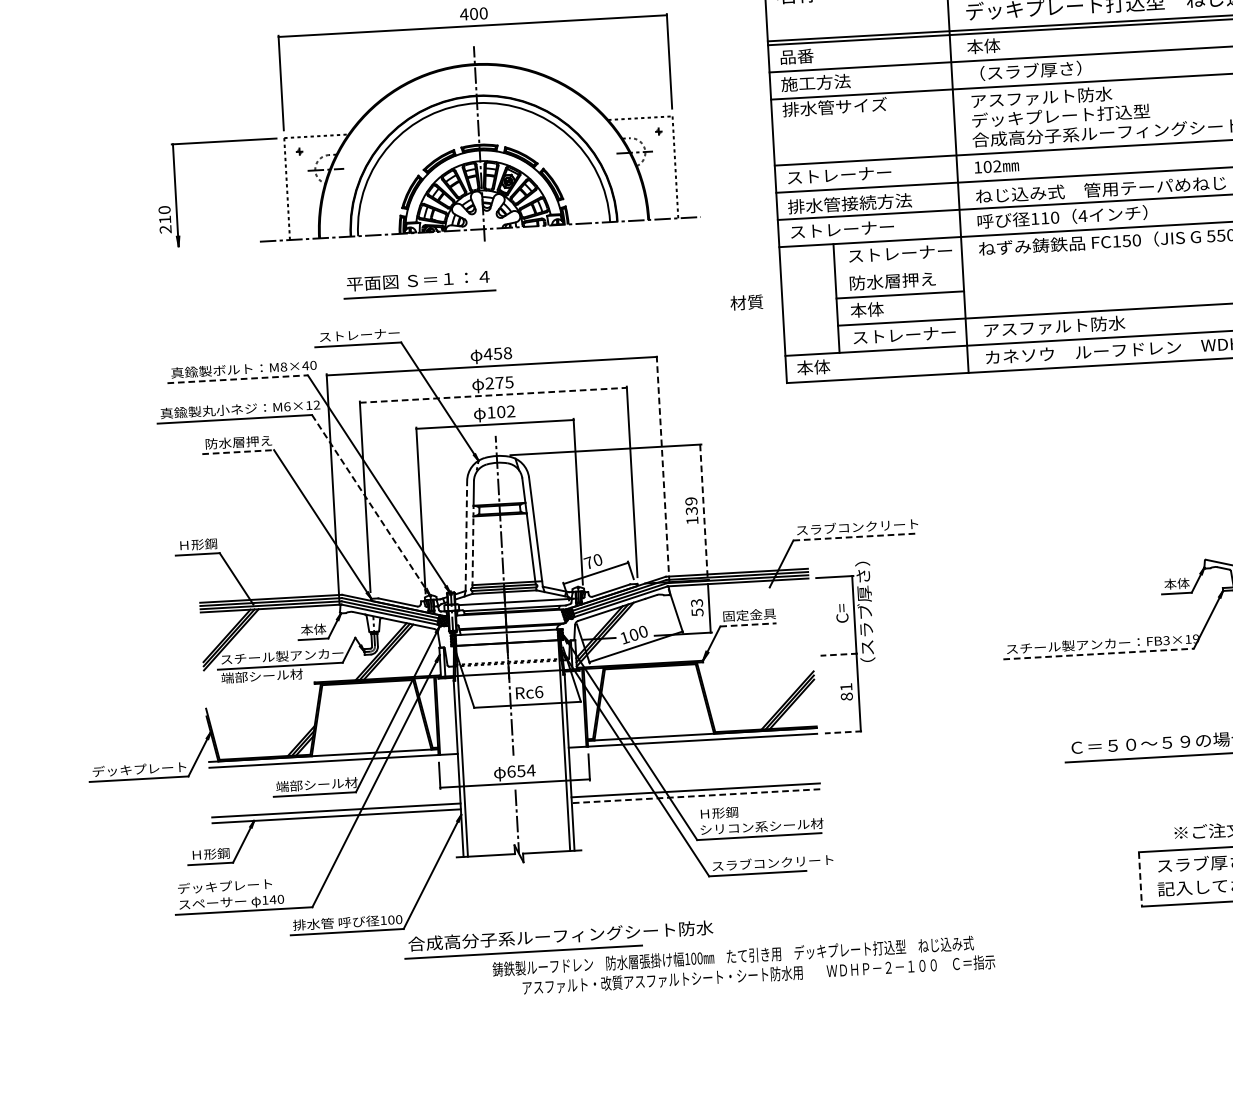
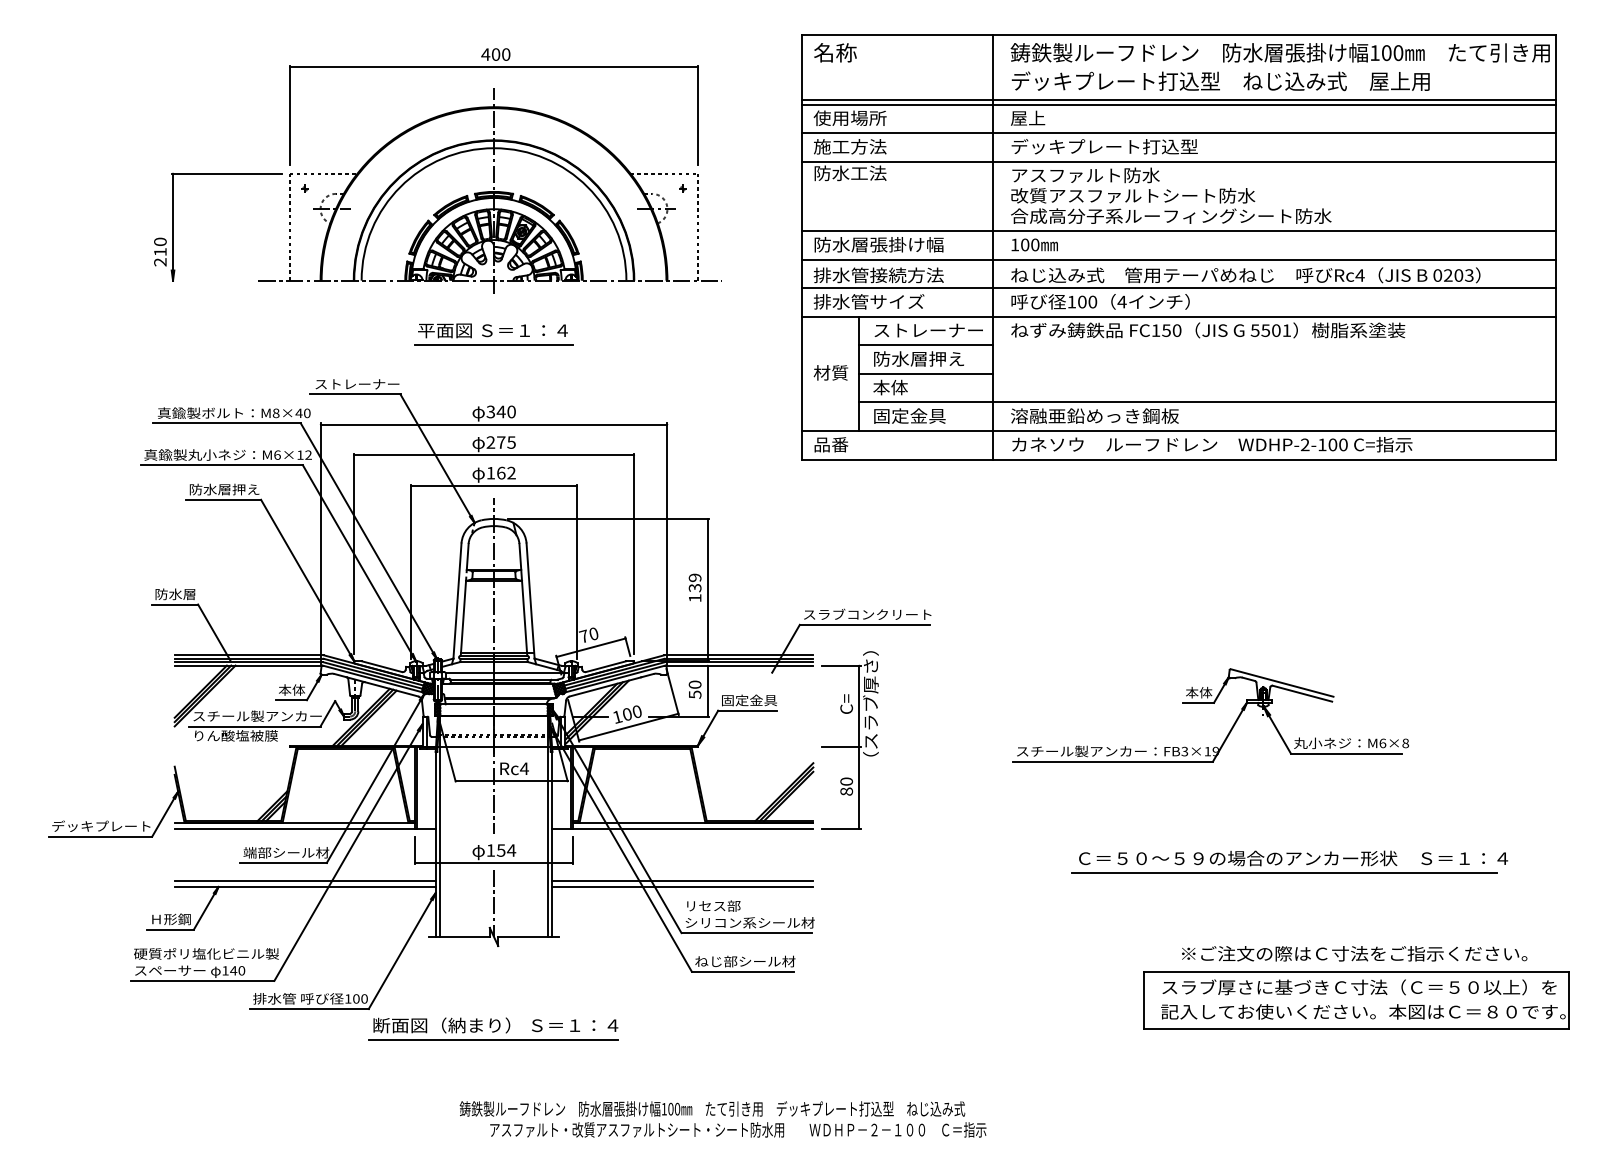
text: (983, 45) -> (1027, 117), 本体 -> 屋上
text: (813, 55) -> (849, 117), 品番 -> 使用場所
text: (1057, 69) -> (1104, 146), （スラブ厚さ） -> デッキプレート打込型
text: (834, 107) -> (868, 173), 排水管サイズ -> 防水工法
text: (1088, 114) -> (1133, 195), デッキプレート打込型 -> 改質アスファルトシート防水
text: (997, 165) -> (1035, 244), 102 -> 100
text: (848, 174) -> (878, 244), ストレーナー -> 防水層張掛け幅
text: (1045, 217) -> (1082, 301), 110 -> 100
text: (841, 229) -> (868, 301), ストレーナー -> 排水管サイズ
line: (899, 267) -> (926, 345), added
part: (418, 284) -> (493, 334), moved
text: (746, 302) -> (830, 372), moved
text: (1062, 325) -> (1094, 415), アスファルト防水 -> 溶融亜鉛めっき鋼板
text: (903, 334) -> (927, 415), ストレーナー -> 固定金具
text: (497, 353) -> (500, 411), 458 -> 340
text: (813, 367) -> (831, 444), 本体 -> 品番
line: (238, 379) -> (227, 423), dashed -> solid
line: (493, 395) -> (494, 455), dashed -> solid
text: (501, 411) -> (501, 472), 102 -> 162
line: (238, 451) -> (223, 499), dashed -> solid
line: (663, 471) -> (667, 544), dashed -> solid
line: (371, 505) -> (359, 563), dashed -> solid
line: (703, 512) -> (707, 590), dashed -> solid
line: (466, 536) -> (457, 601), dashed -> solid
line: (854, 536) -> (864, 624), dashed -> solid
text: (197, 544) -> (175, 594), Ｈ形鋼 -> 防水層
line: (473, 552) -> (463, 618), dashed -> solid
text: (697, 602) -> (695, 684), 53 -> 50
line: (748, 624) -> (747, 710), dashed -> solid
line: (1099, 653) -> (1113, 761), dashed -> solid
line: (839, 654) -> (841, 747), dashed -> solid
text: (262, 675) -> (235, 735), 端部シール材 -> りん酸塩被膜
text: (846, 687) -> (846, 781), 81 -> 80
text: (539, 691) -> (524, 768), Rc6 -> Rc4
line: (843, 732) -> (841, 828), dashed -> solid
text: (511, 771) -> (490, 850), 654 -> 154
line: (695, 796) -> (682, 887), dashed -> solid
text: (726, 812) -> (713, 905), Ｈ形鋼 -> リセス部
text: (772, 863) -> (758, 961), スラブコンクリート -> ねじ部シール材
line: (1140, 879) -> (1143, 1000), dashed -> solid
text: (246, 884) -> (206, 953), デッキプレート -> 硬質ポリ塩化ビニル製
text: (560, 935) -> (532, 1025), 合成高分子系ルーフィングシート防水 -> 断面図（納まり） Ｓ＝１：４
text: (743, 965) -> (722, 1119), moved

